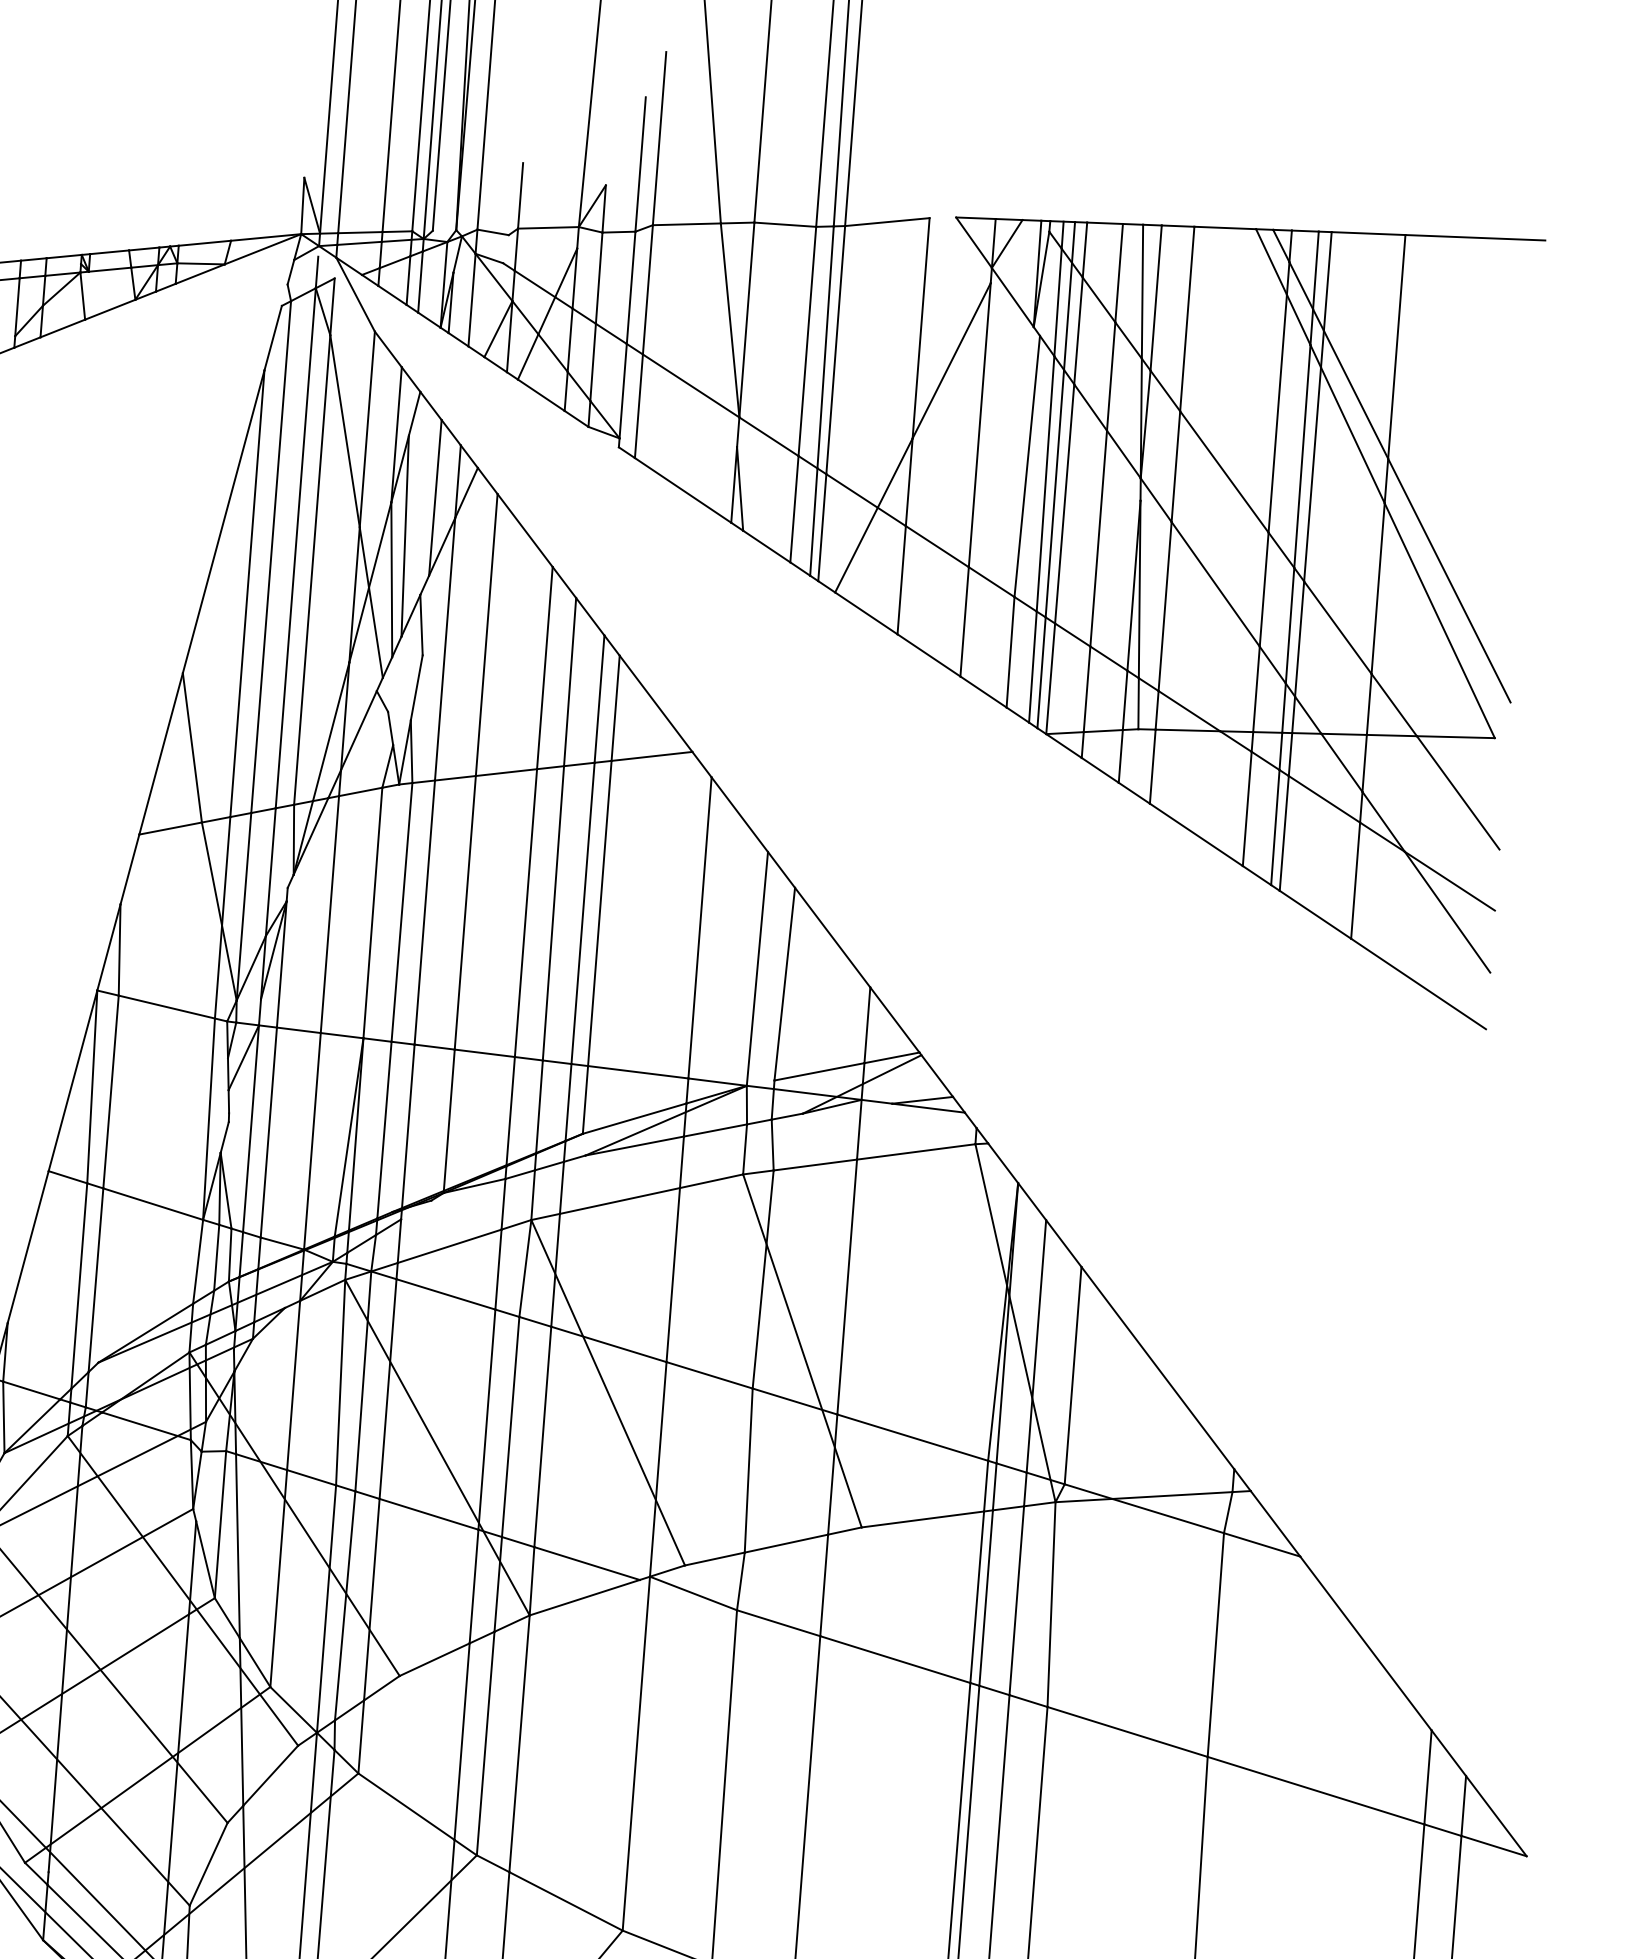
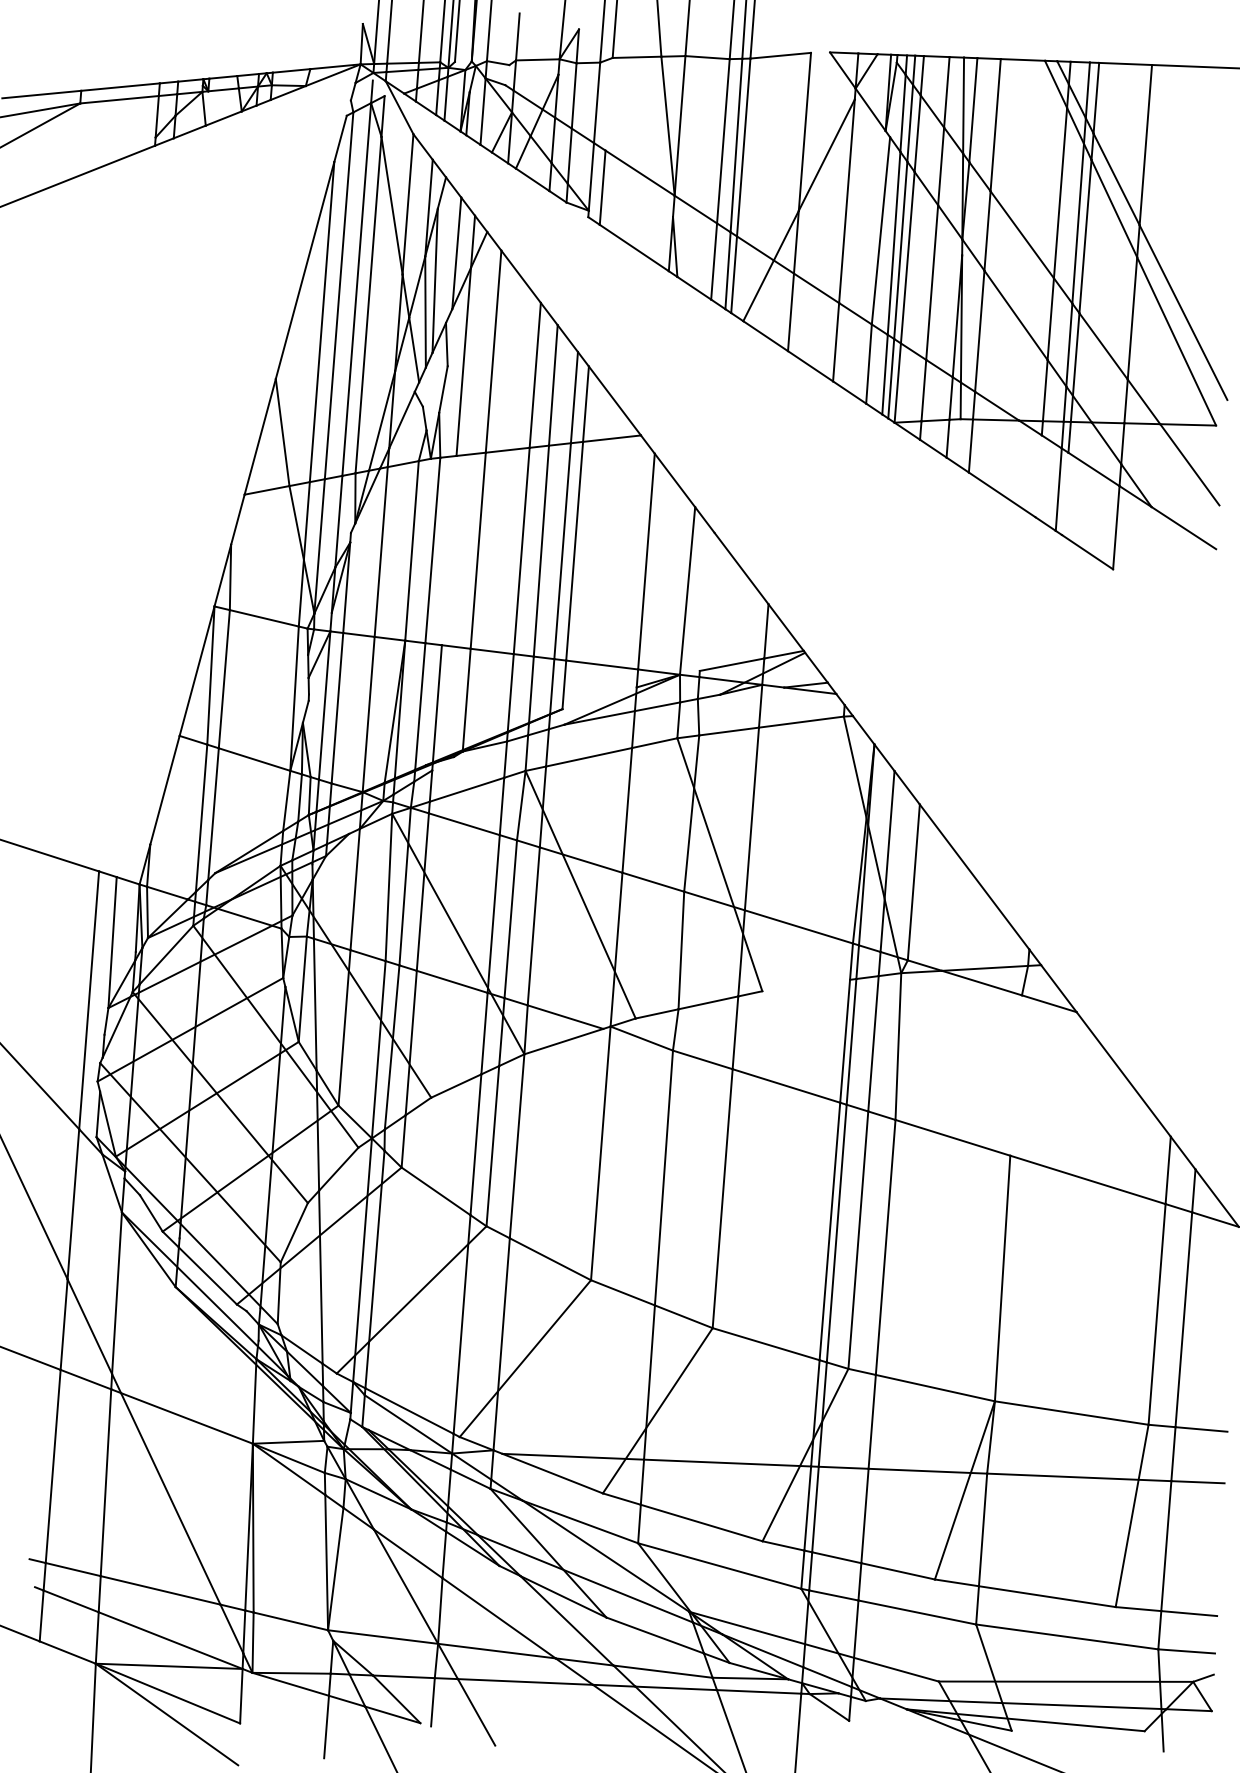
line: (647, 288) -> (608, 103), removed
line: (1247, 809) -> (1038, 476), removed
line: (1283, 832) -> (1064, 493), removed
line: (423, 912) -> (448, 550), removed
line: (1446, 912) -> (1181, 550), removed
line: (783, 983) -> (706, 601), removed
line: (1418, 983) -> (1161, 601), removed
line: (634, 1118) -> (599, 698), removed
line: (923, 1519) -> (806, 985), removed
line: (1214, 1644) -> (1015, 1075), removed

